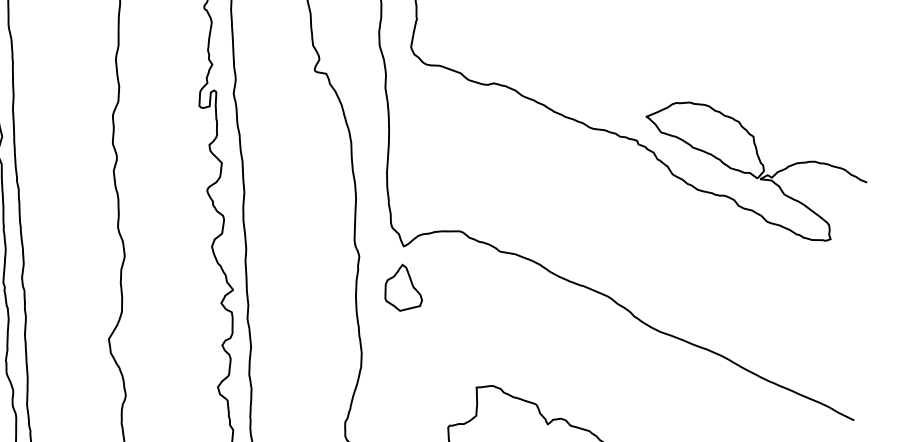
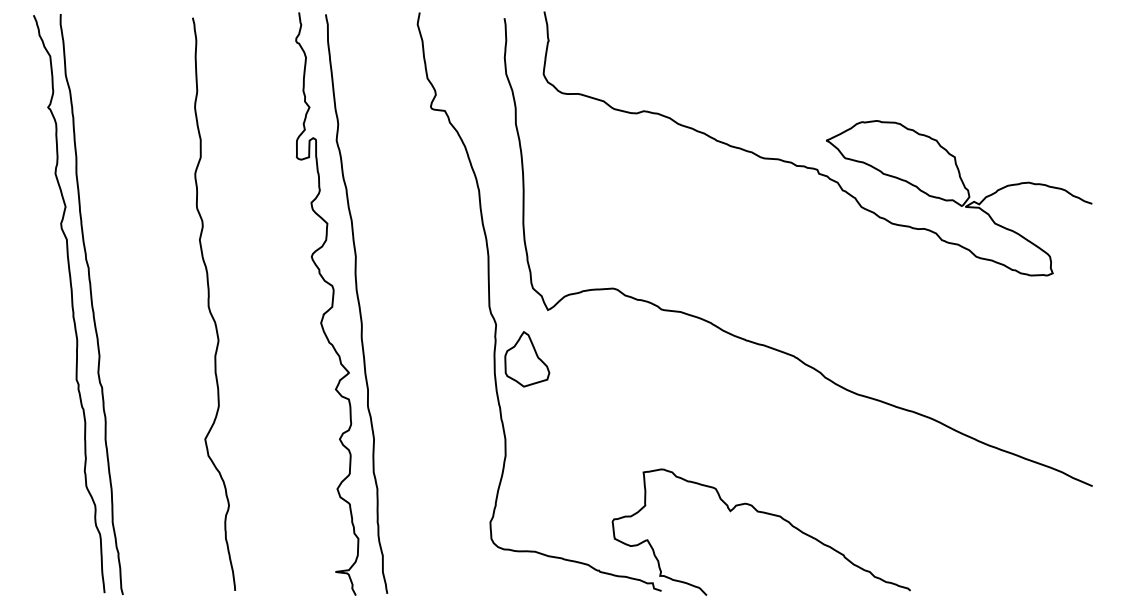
part: (404, 288) -> (527, 359), moved

